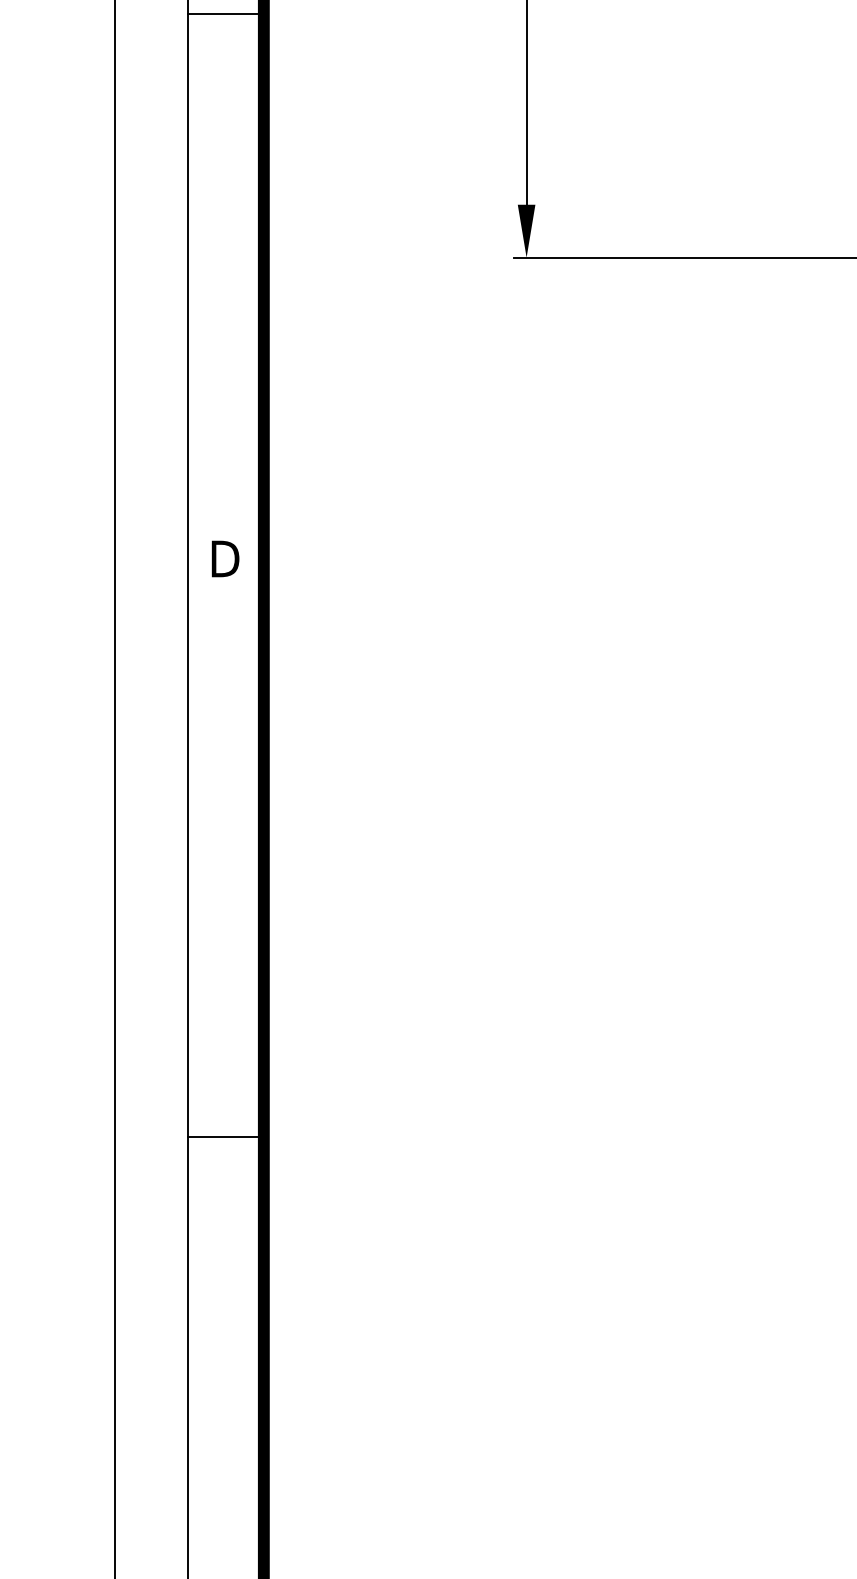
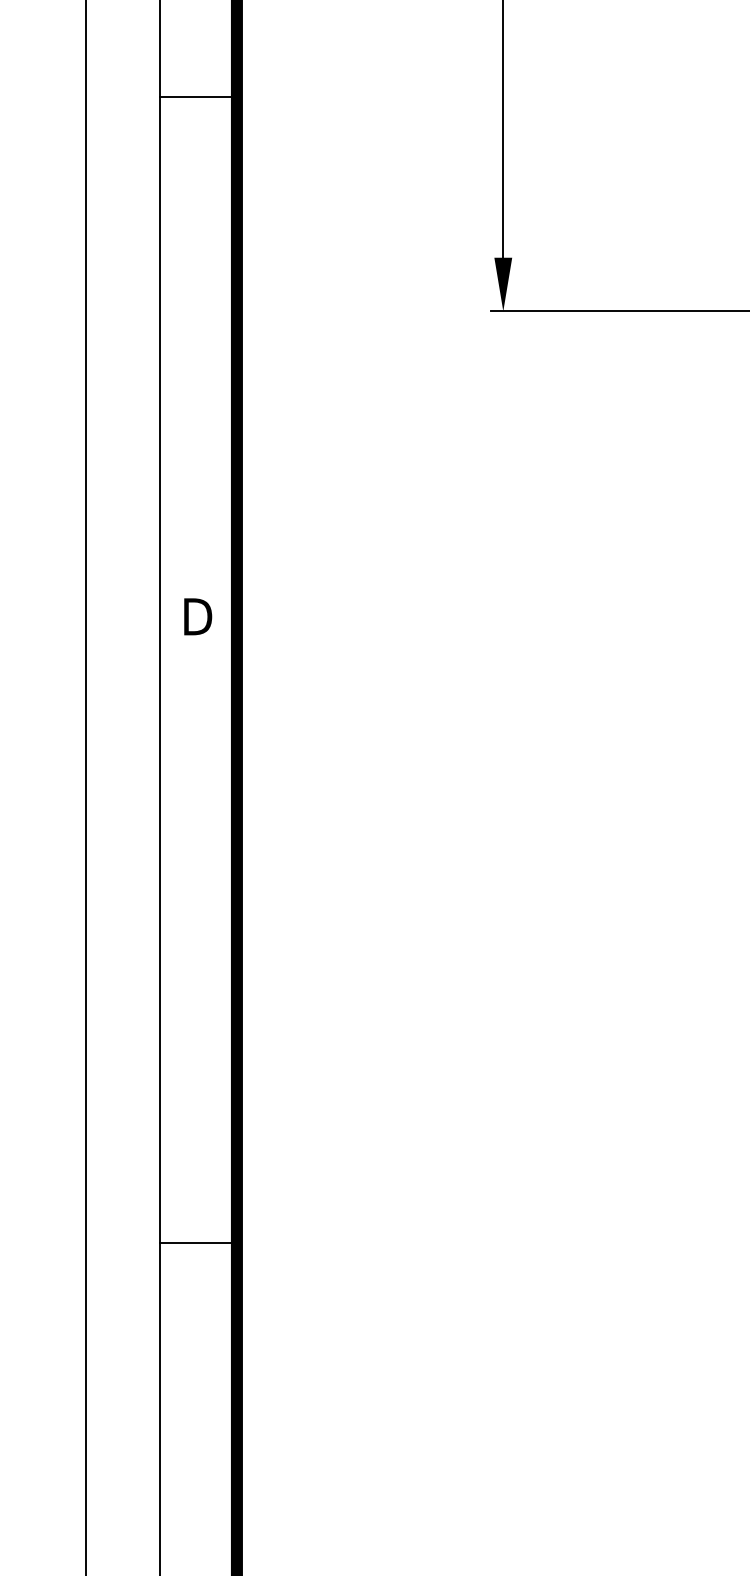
line: (225, 14) -> (198, 97), moved
line: (225, 1136) -> (198, 1242), moved

